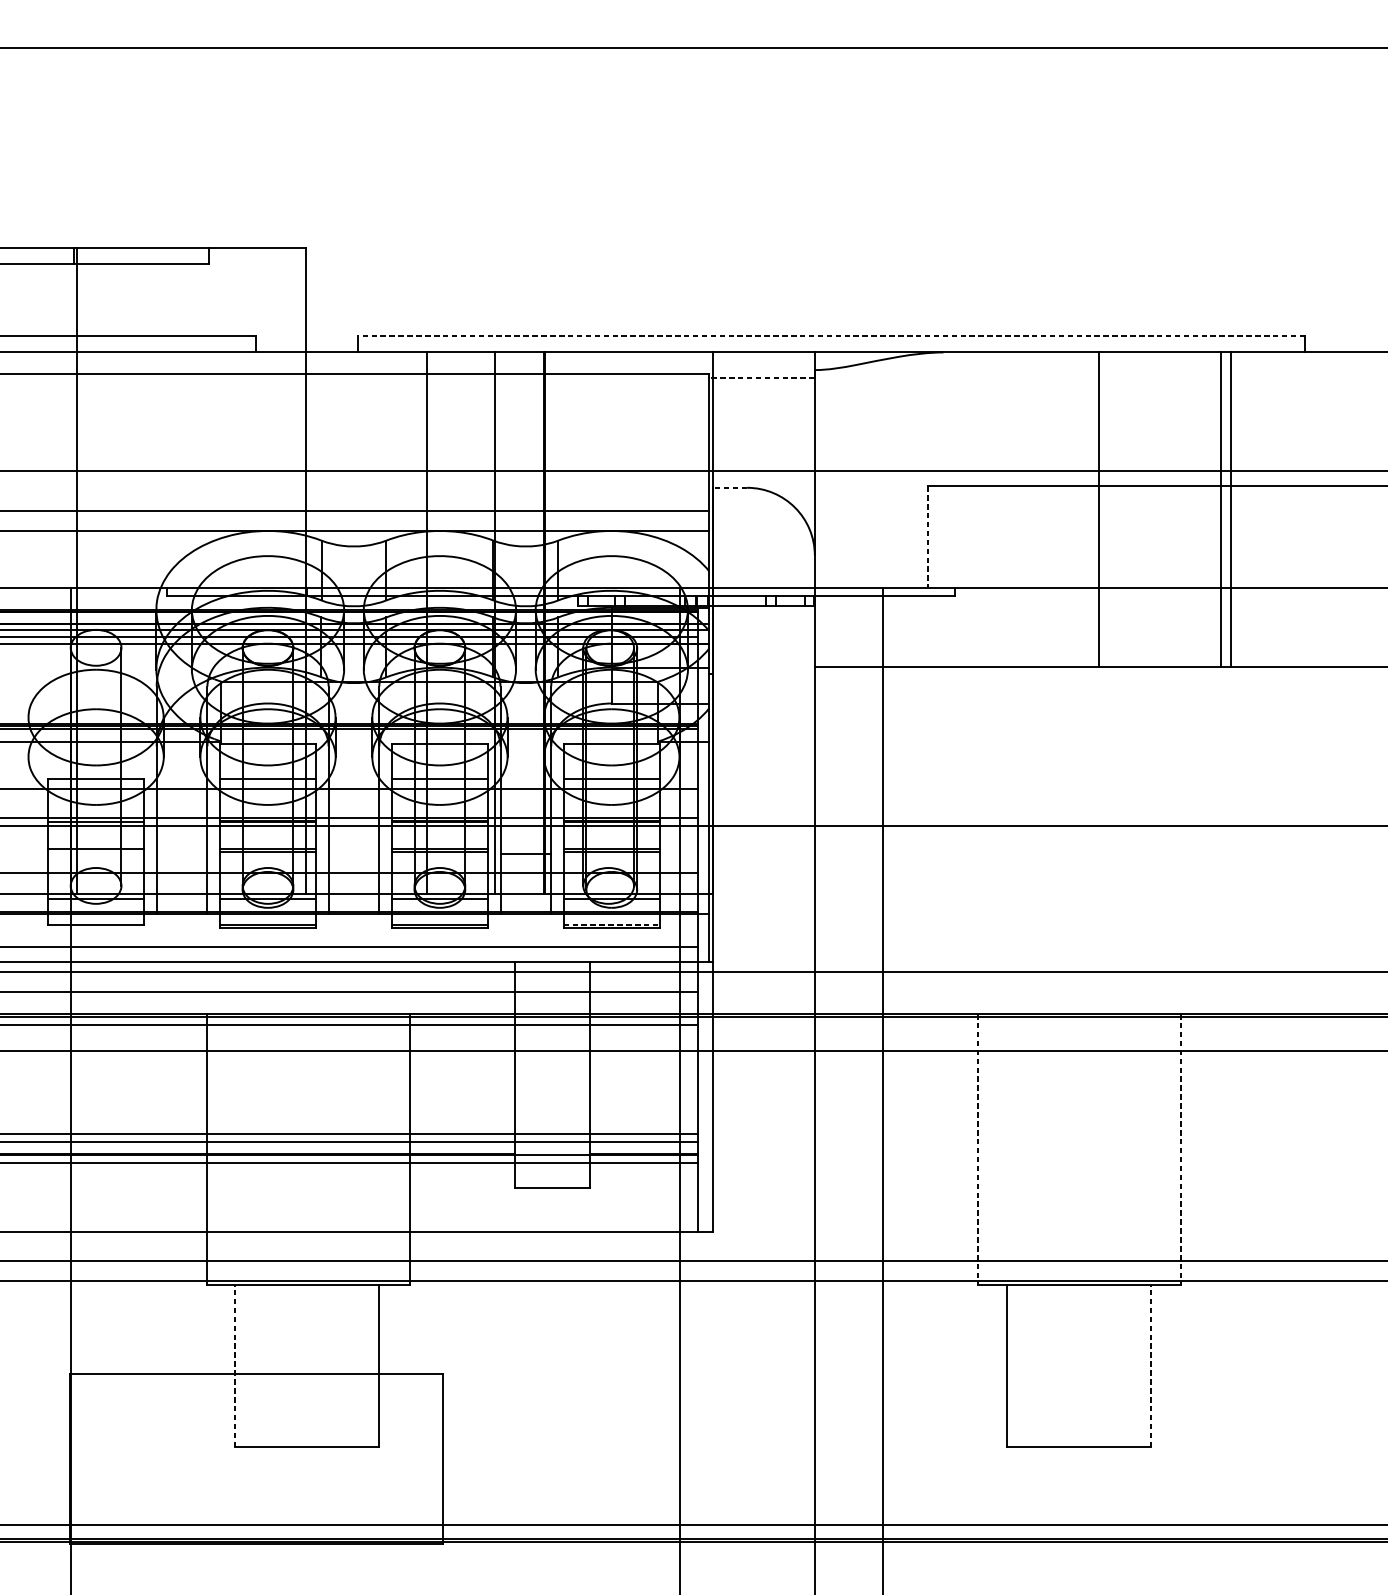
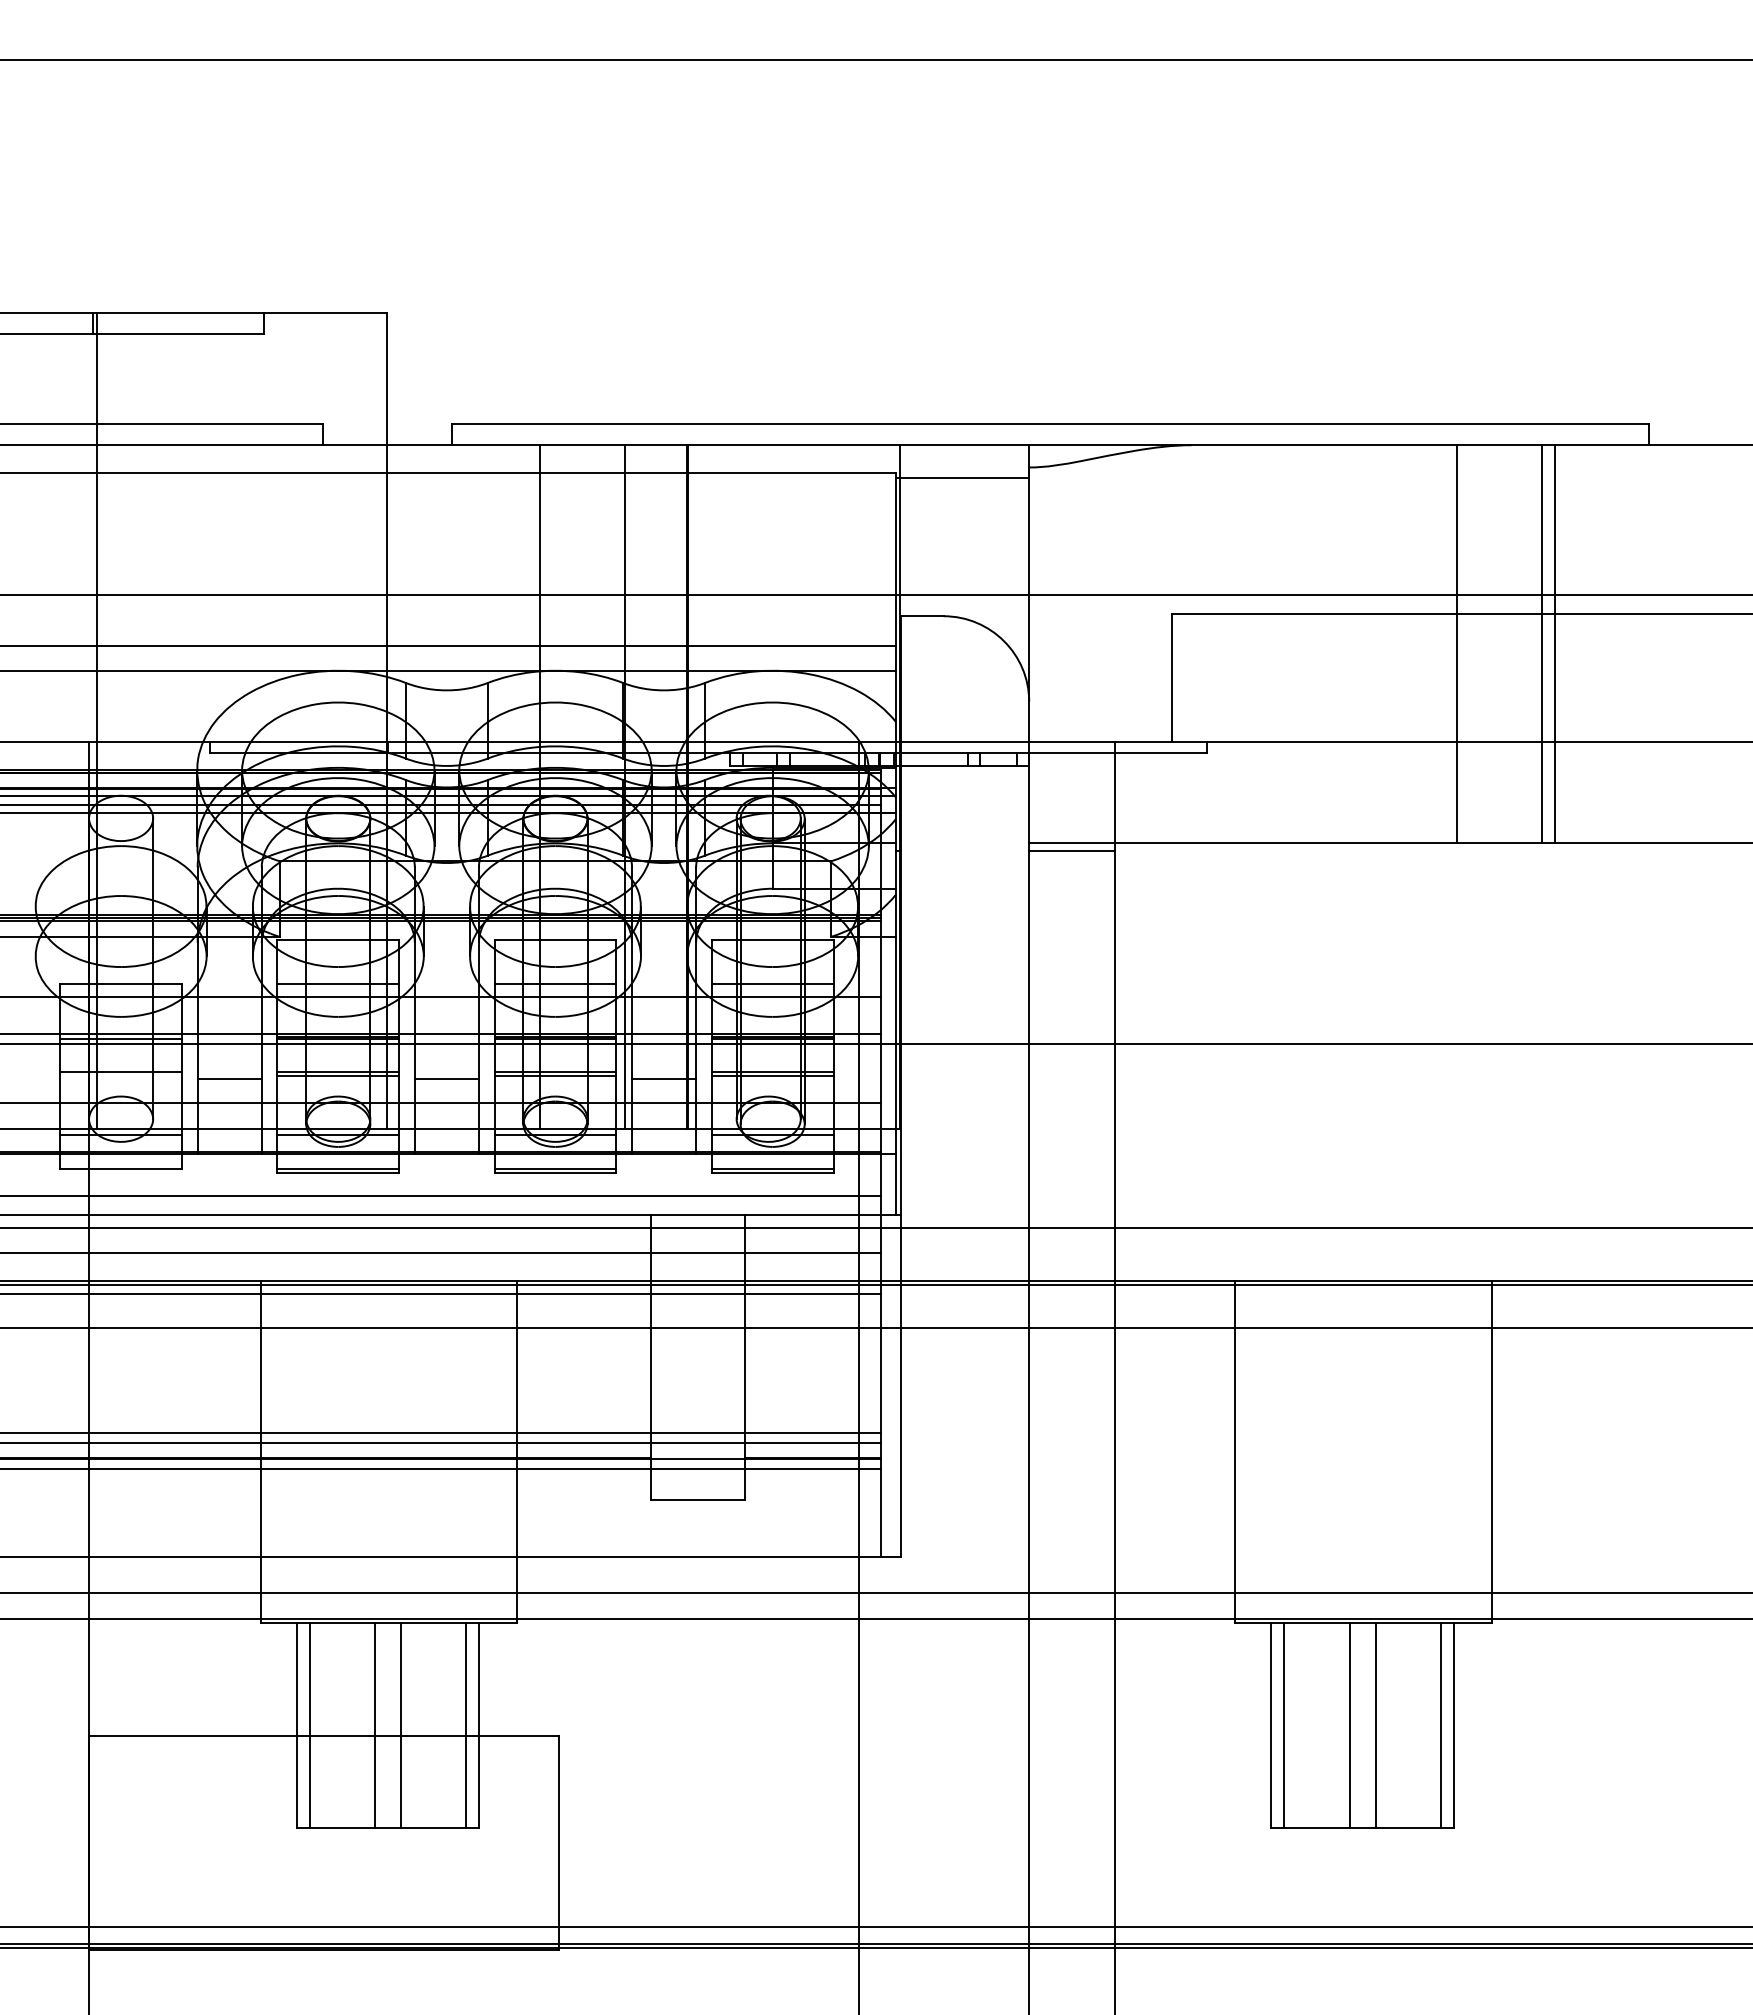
line: (831, 335) -> (1050, 423), dashed -> solid
line: (762, 378) -> (962, 477), dashed -> solid
line: (729, 488) -> (921, 616), dashed -> solid
line: (1098, 509) -> (1456, 643), moved
line: (927, 537) -> (1171, 678), dashed -> solid
line: (848, 673) -> (1071, 850), added
line: (181, 853) -> (229, 1078), added
line: (353, 853) -> (446, 1078), added
line: (611, 924) -> (772, 1168), dashed -> solid
line: (978, 1149) -> (1235, 1452), dashed -> solid
line: (1181, 1149) -> (1492, 1452), dashed -> solid
line: (234, 1365) -> (296, 1725), dashed -> solid
line: (245, 1365) -> (309, 1725), added
line: (297, 1365) -> (375, 1725), added
line: (317, 1365) -> (400, 1725), added
line: (369, 1365) -> (466, 1725), added
line: (1016, 1365) -> (1284, 1725), added
line: (1068, 1365) -> (1349, 1725), added
line: (1088, 1365) -> (1375, 1725), added
line: (1140, 1365) -> (1440, 1725), added
line: (1150, 1365) -> (1453, 1725), dashed -> solid

